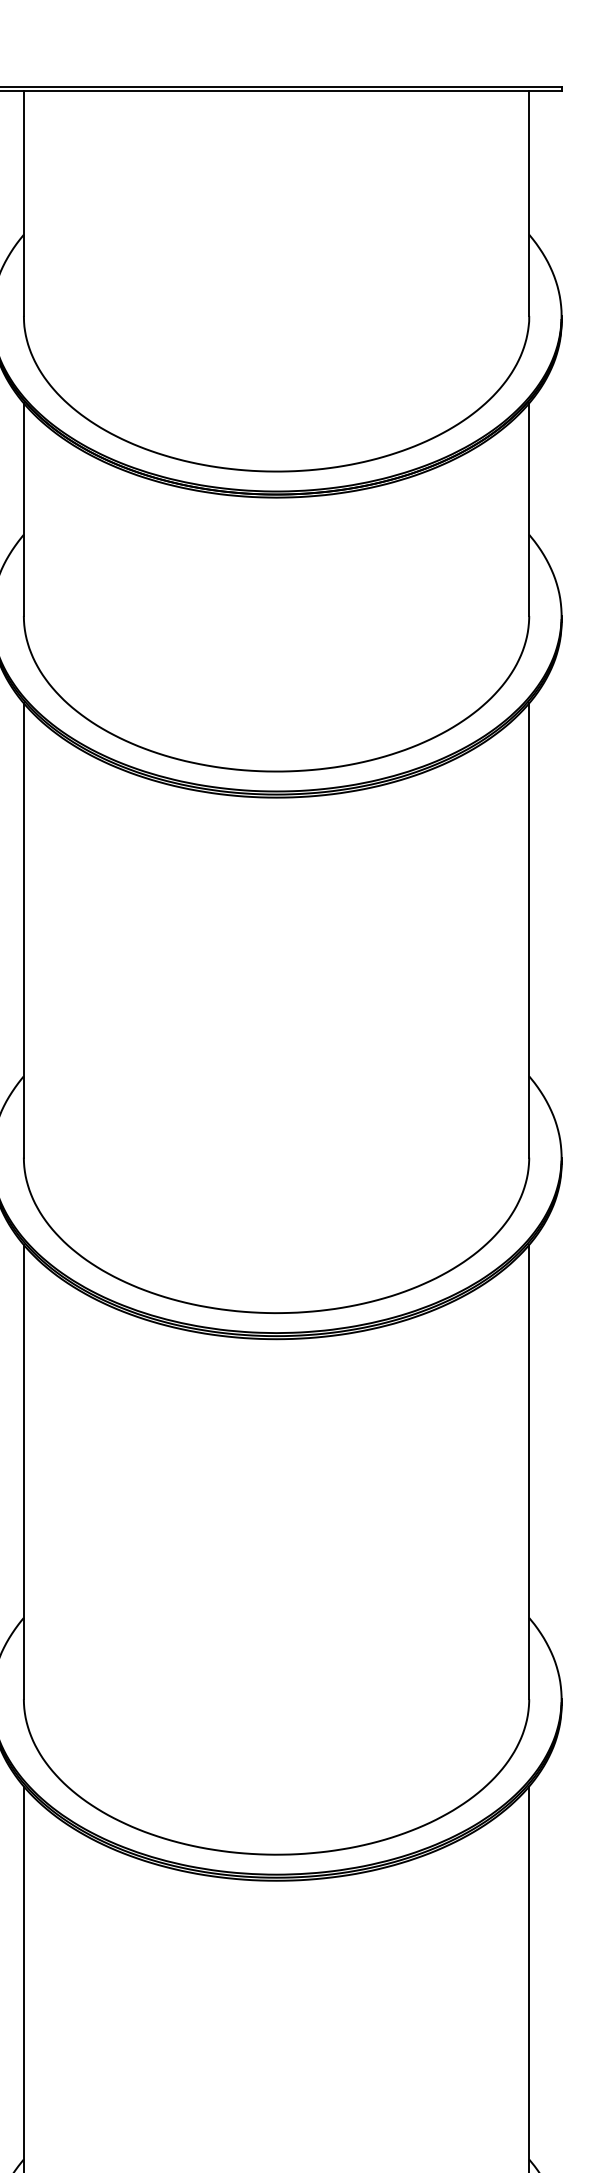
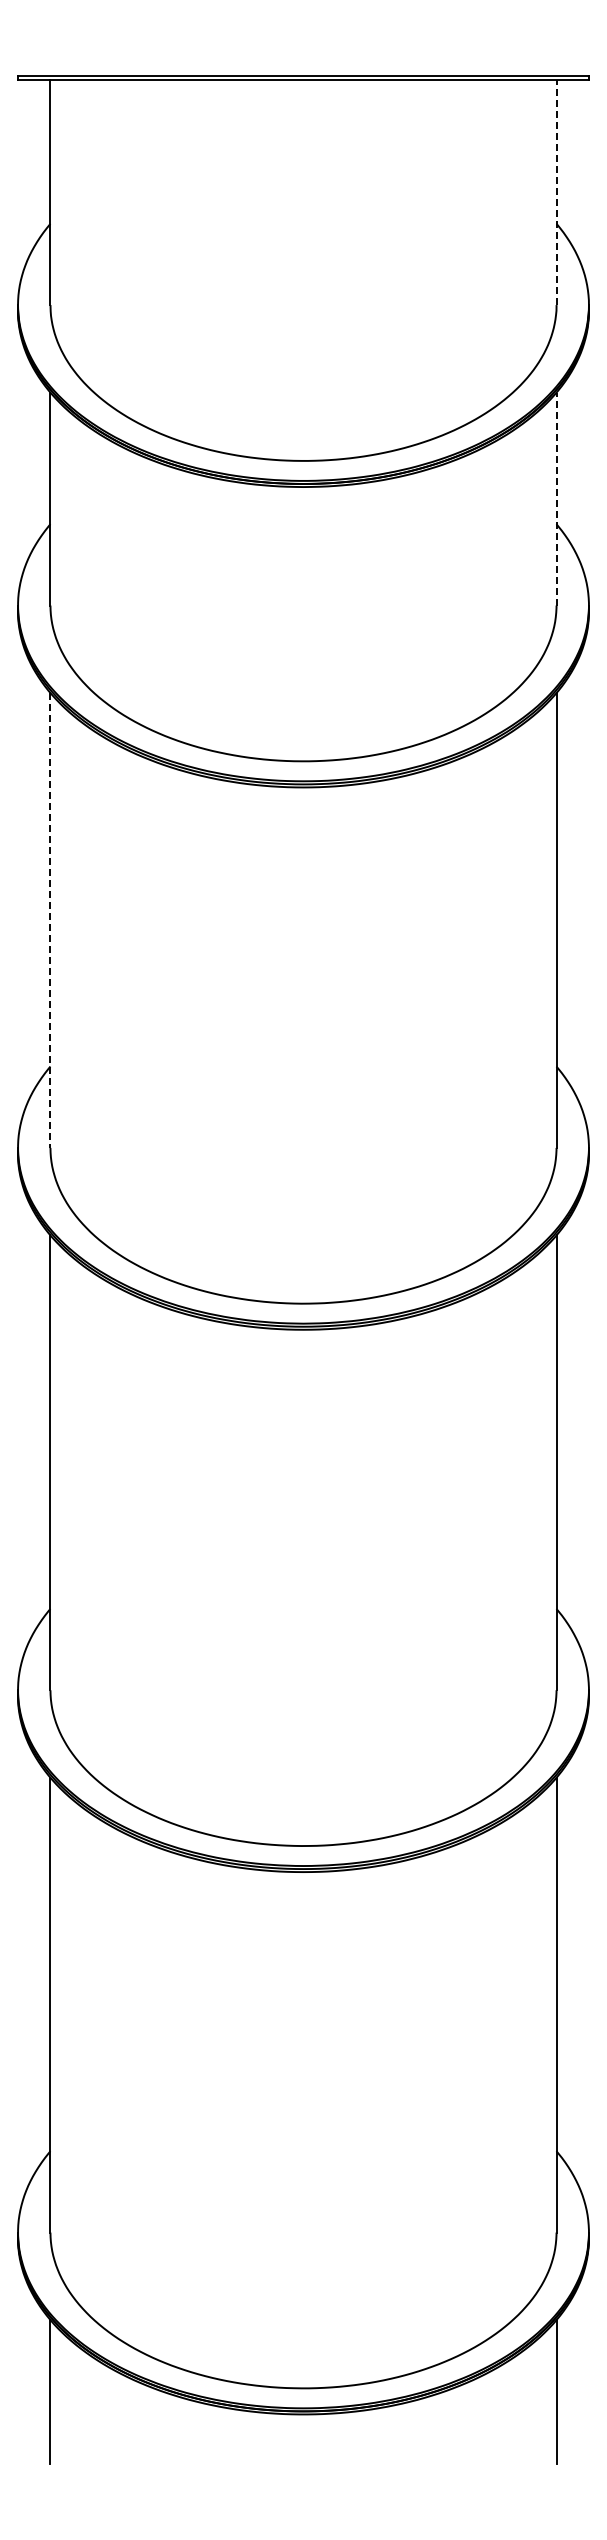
line: (529, 203) -> (556, 192), solid -> dashed
line: (529, 509) -> (556, 498), solid -> dashed
line: (23, 931) -> (50, 921), solid -> dashed

